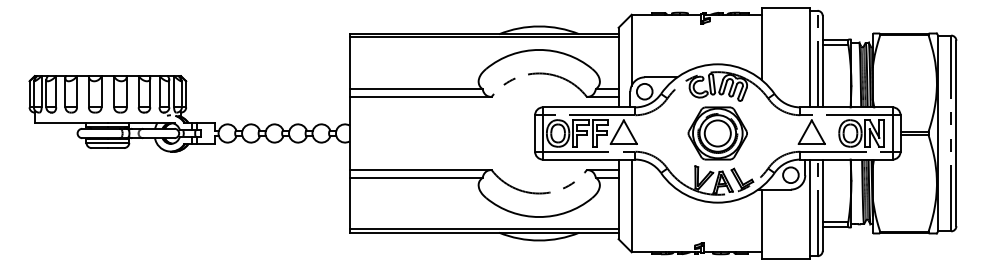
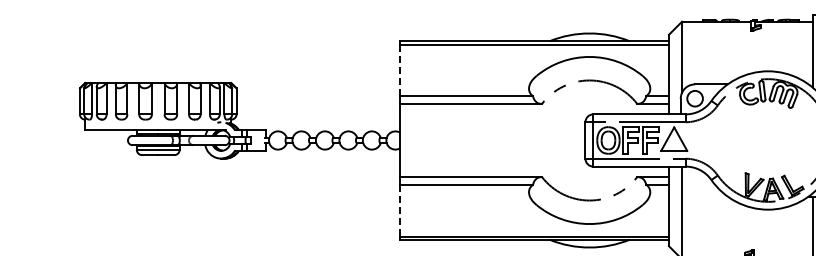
line: (349, 63) -> (399, 70), solid -> dashed
part: (717, 133) -> (767, 140), removed
line: (349, 203) -> (399, 210), solid -> dashed

